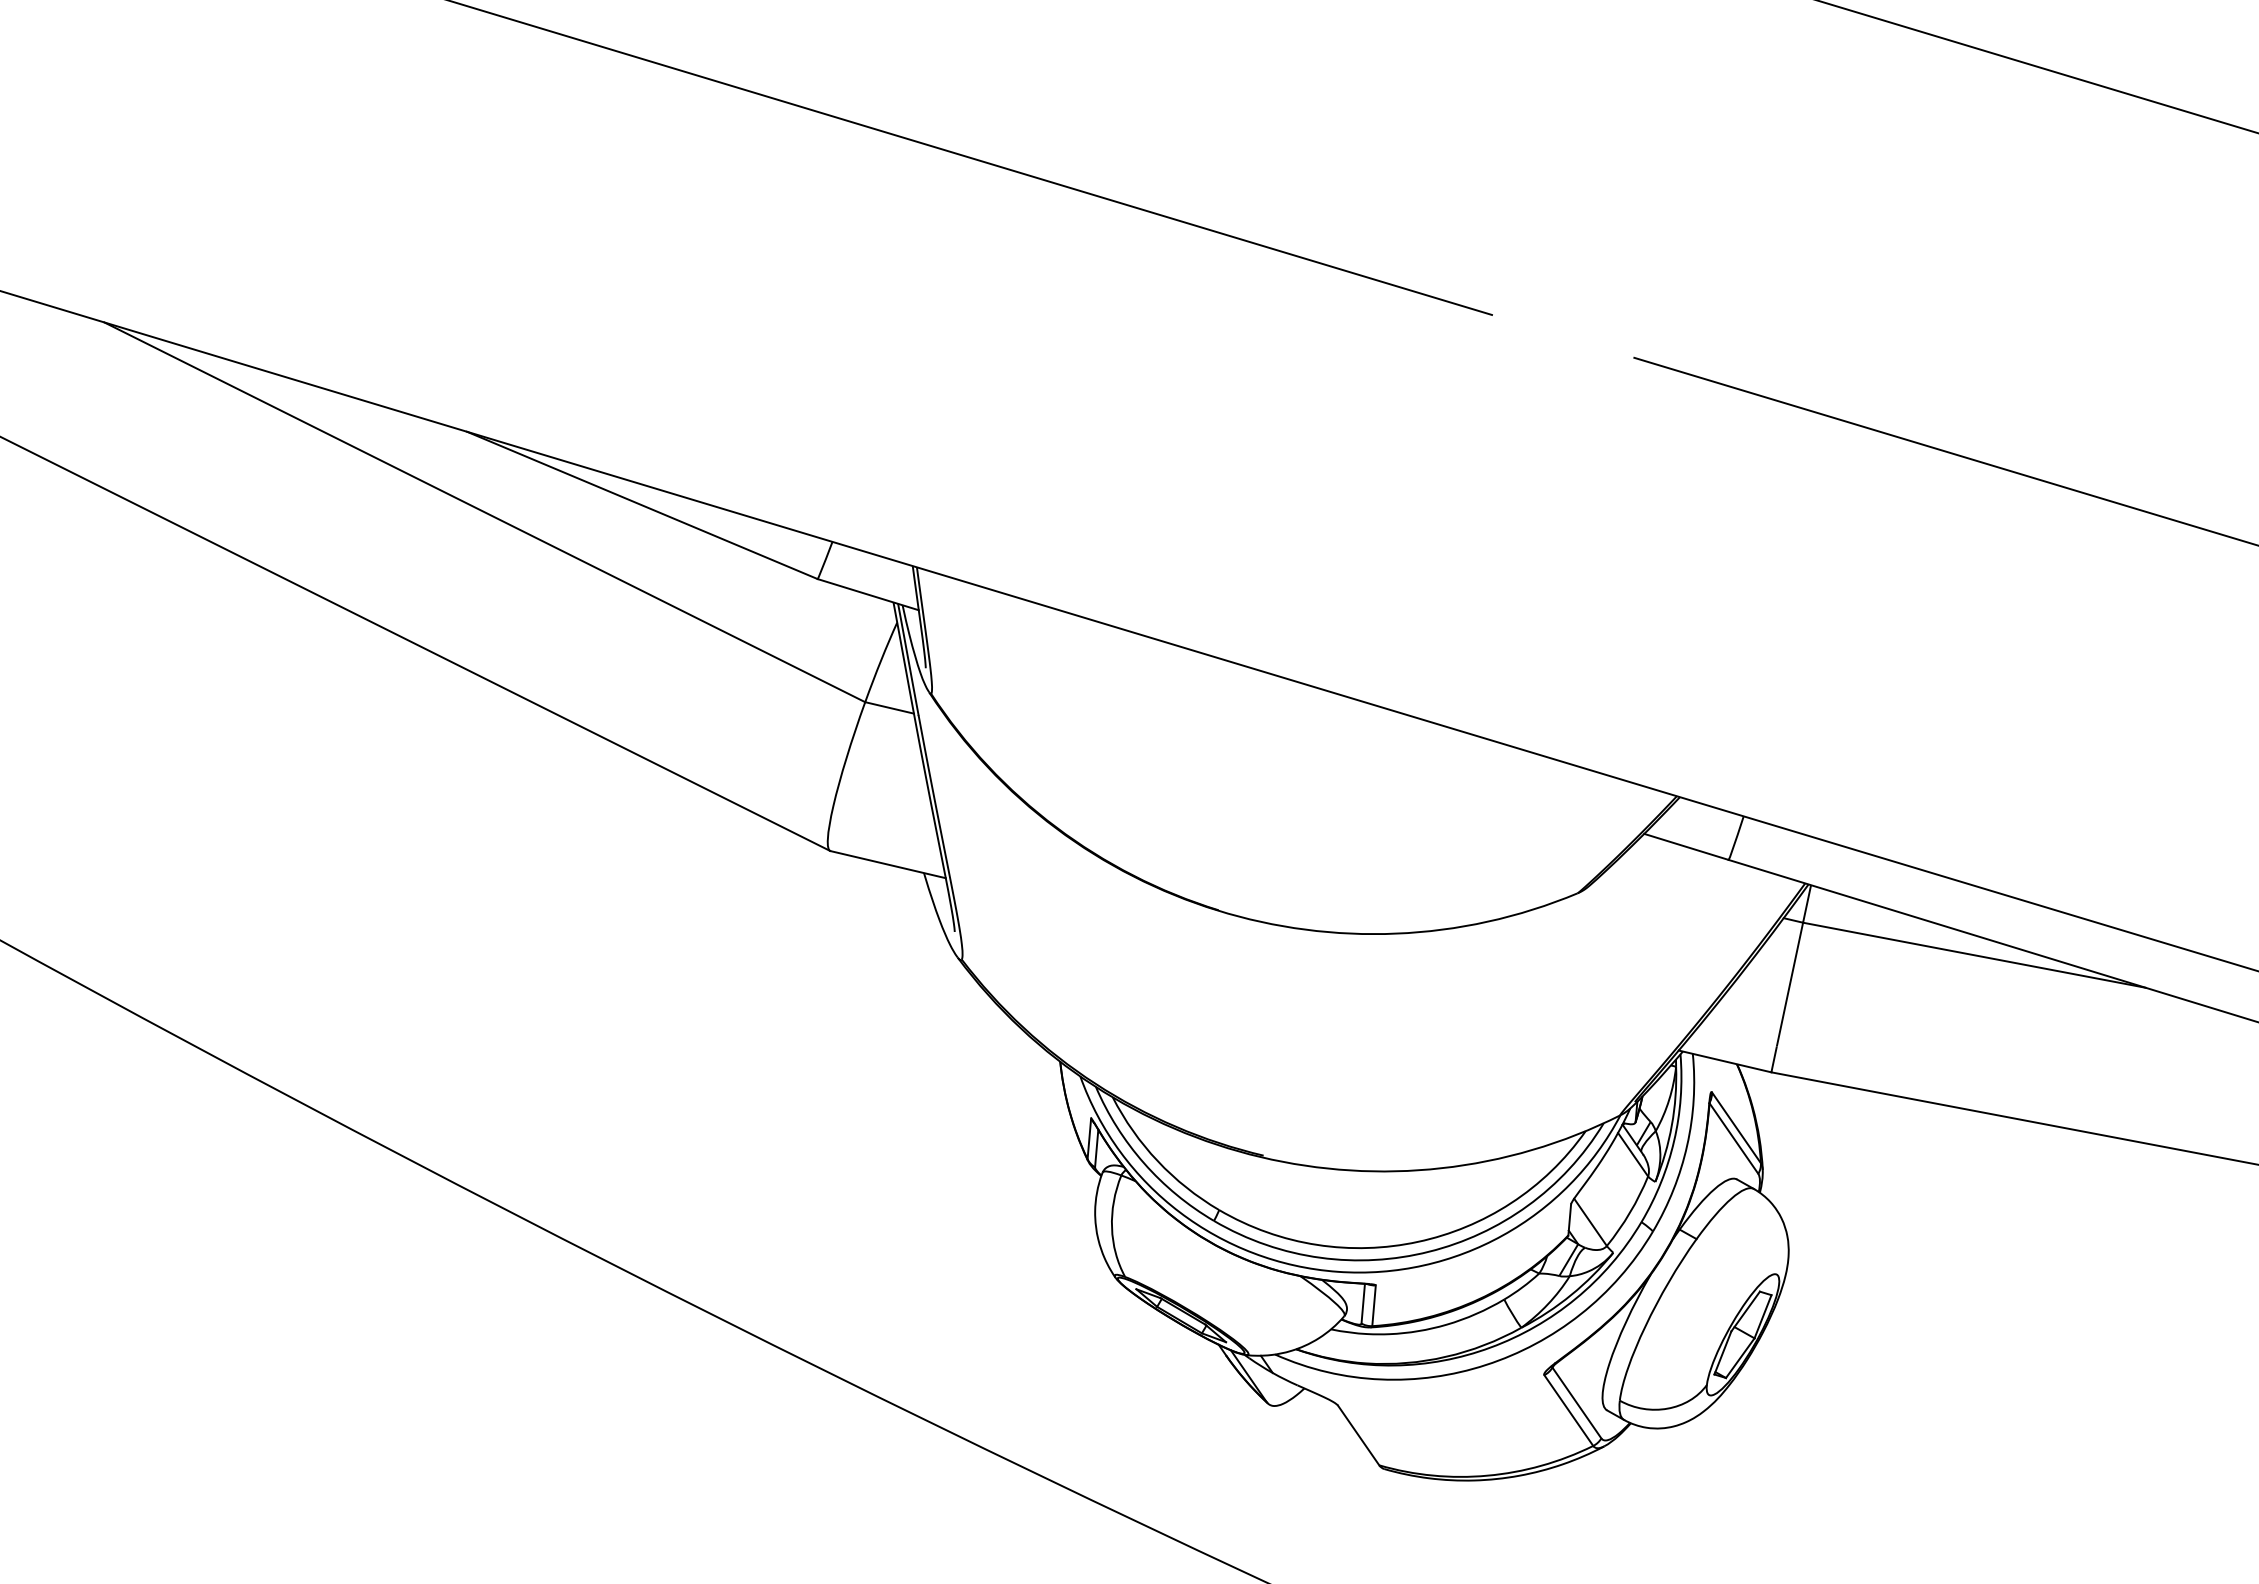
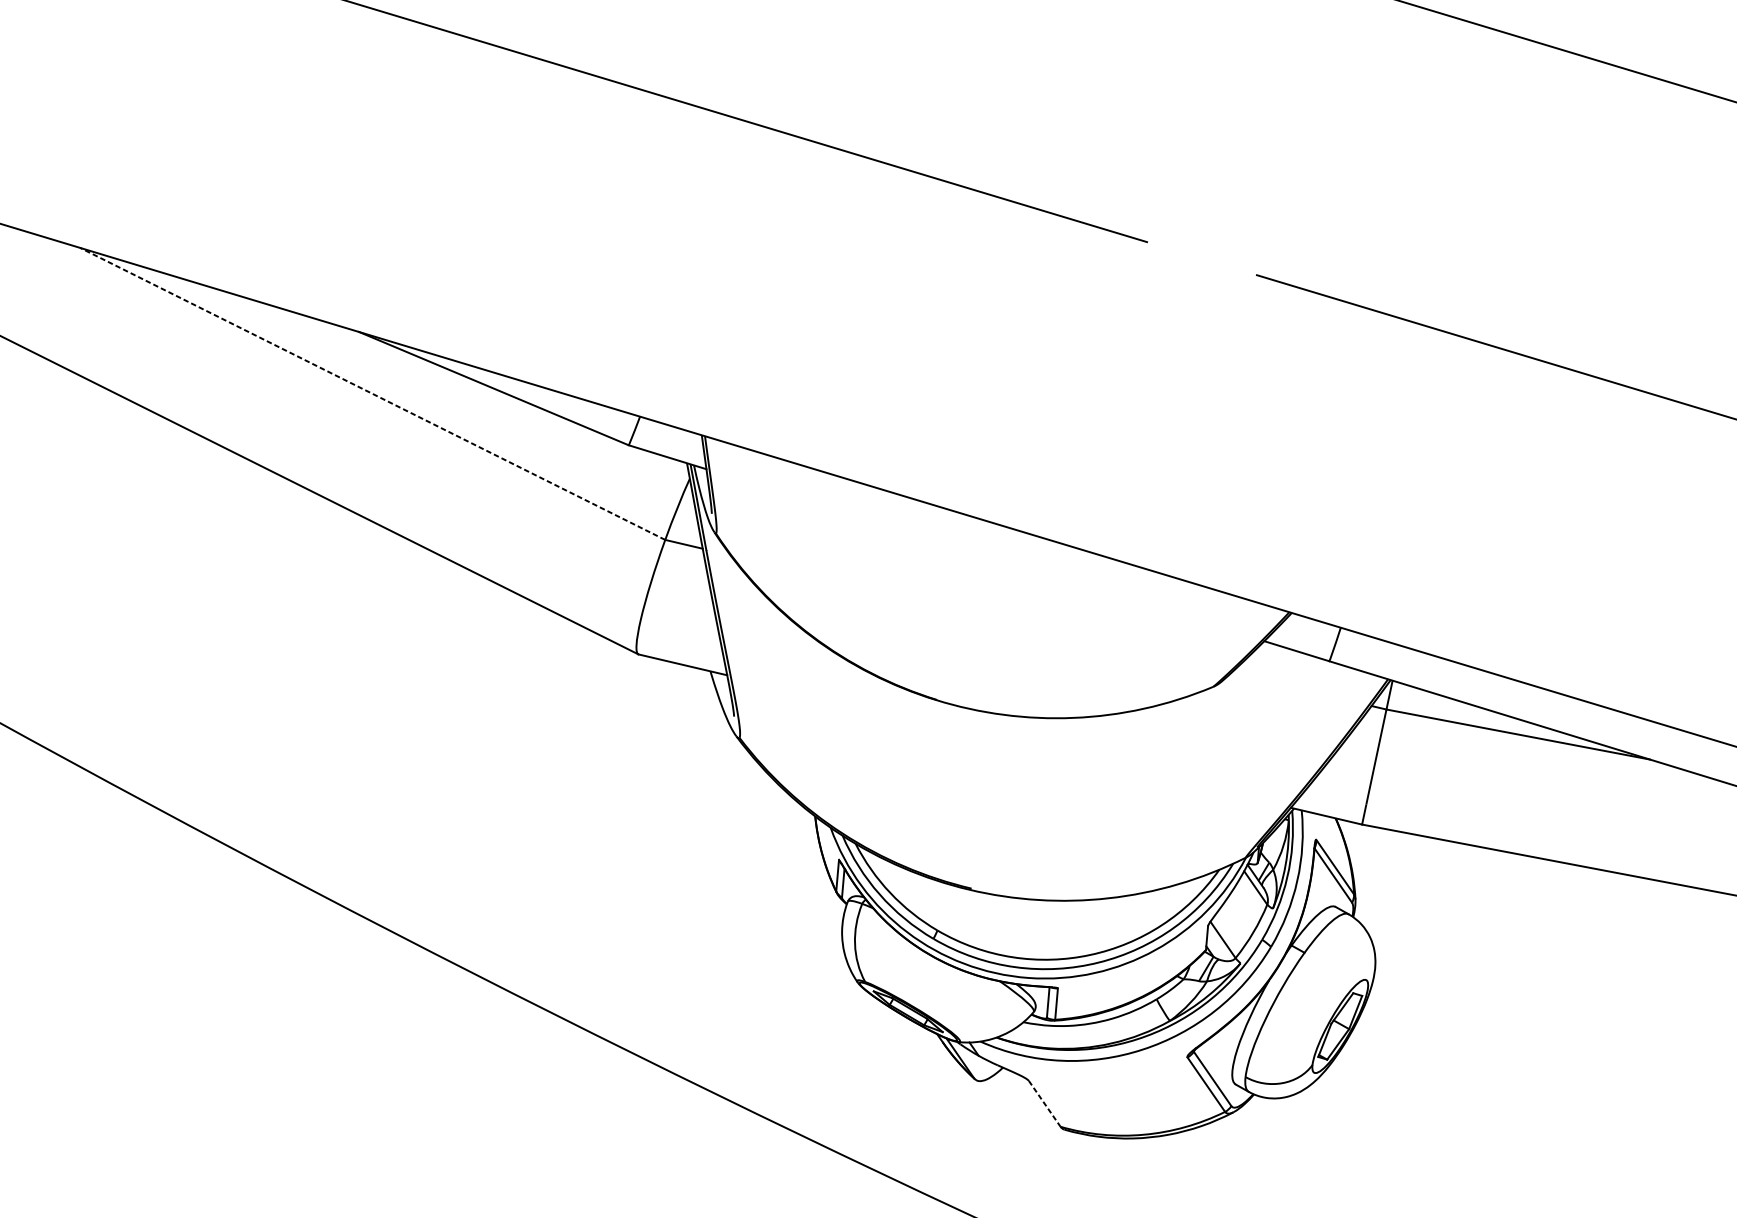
line: (484, 512) -> (372, 394), solid -> dashed
line: (1358, 1435) -> (1044, 1103), solid -> dashed

